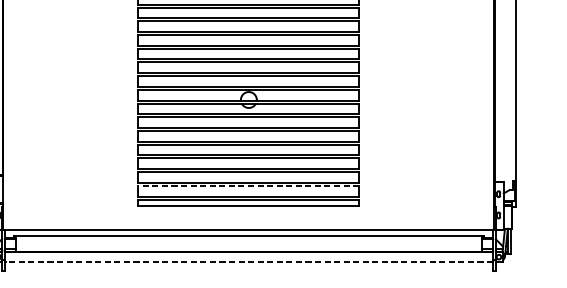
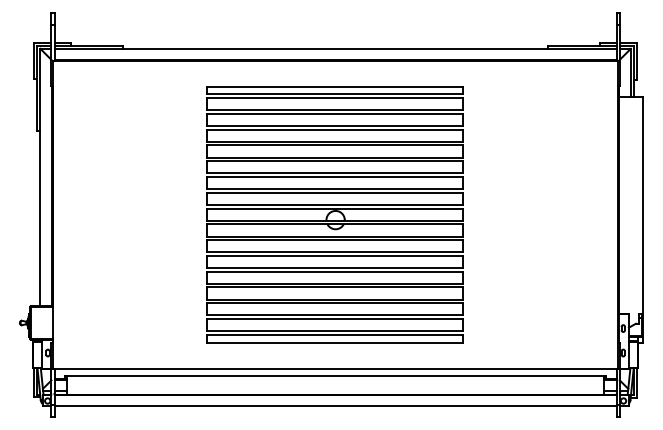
line: (248, 186) -> (335, 319), dashed -> solid
line: (248, 261) -> (335, 406), dashed -> solid

